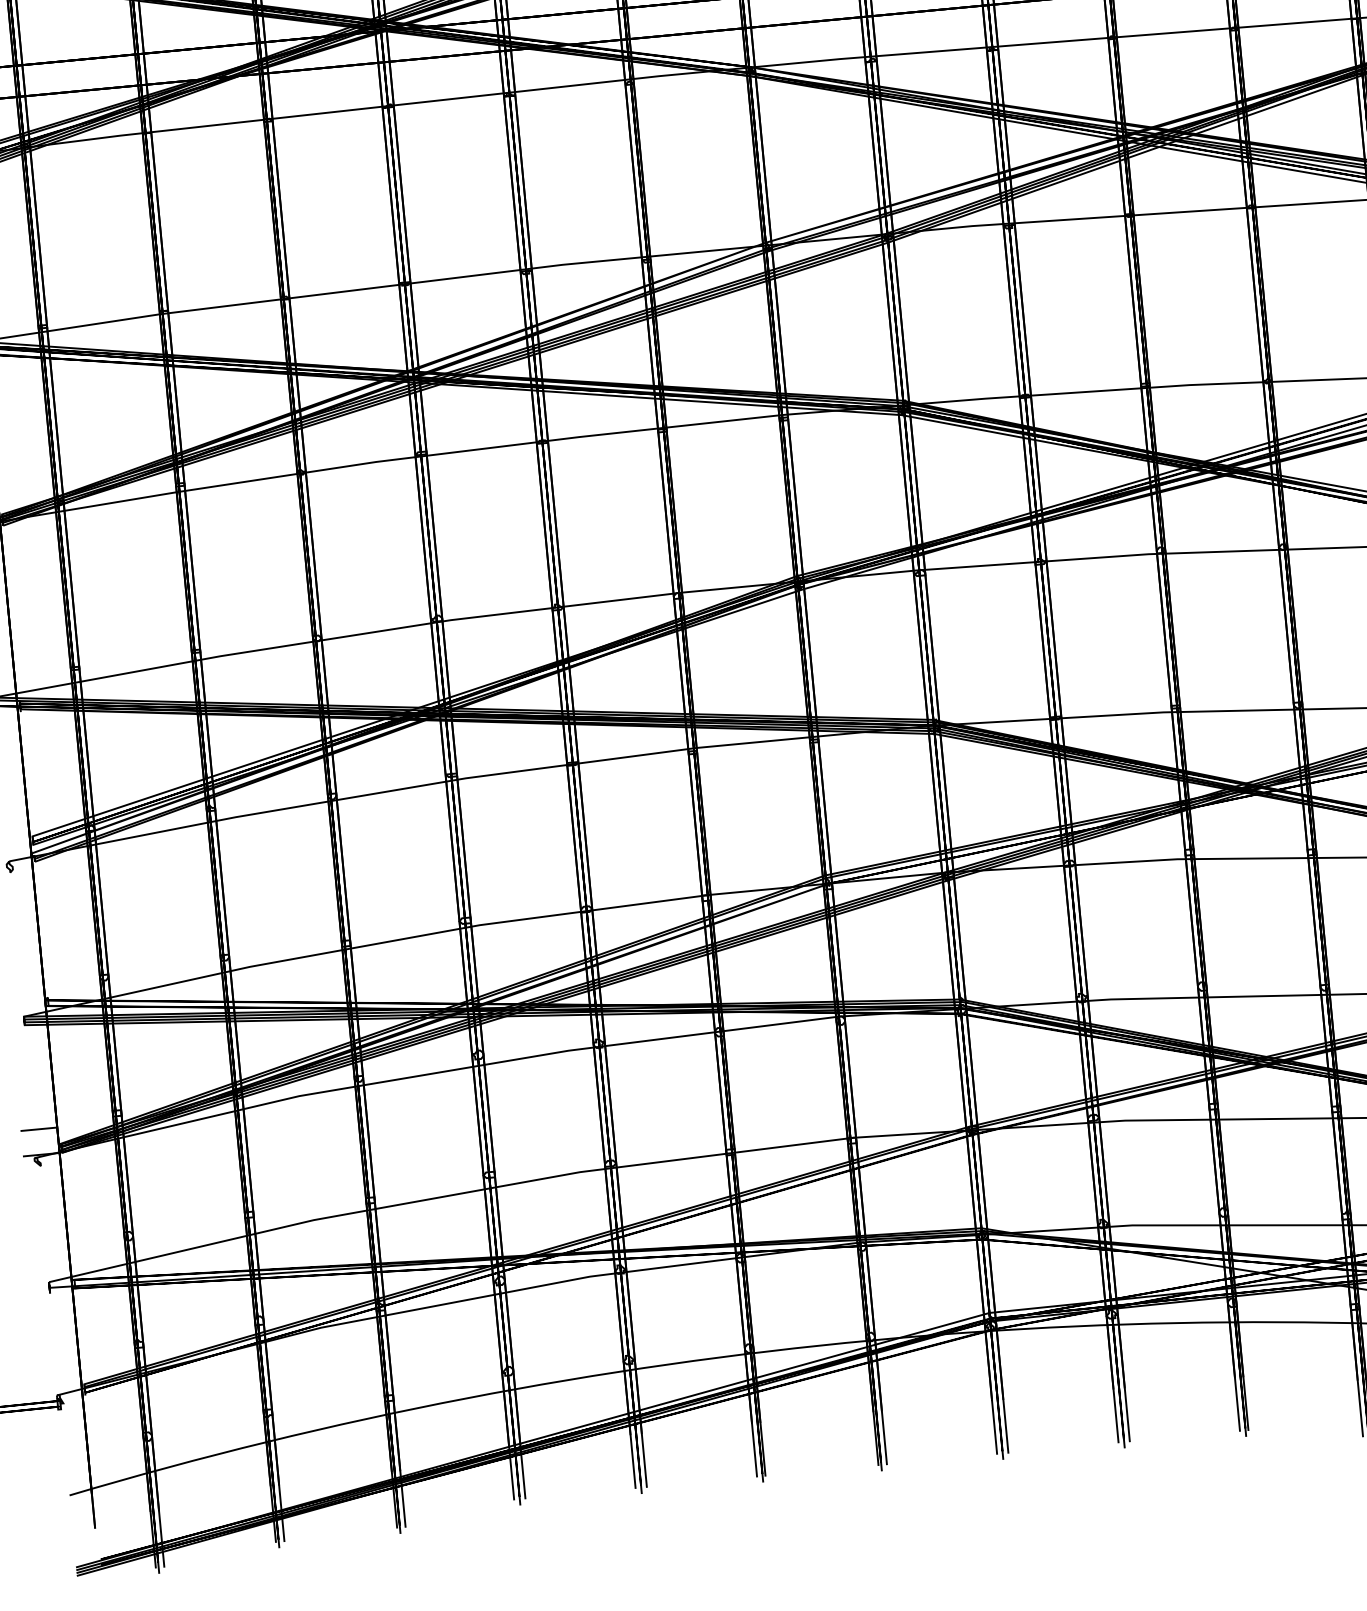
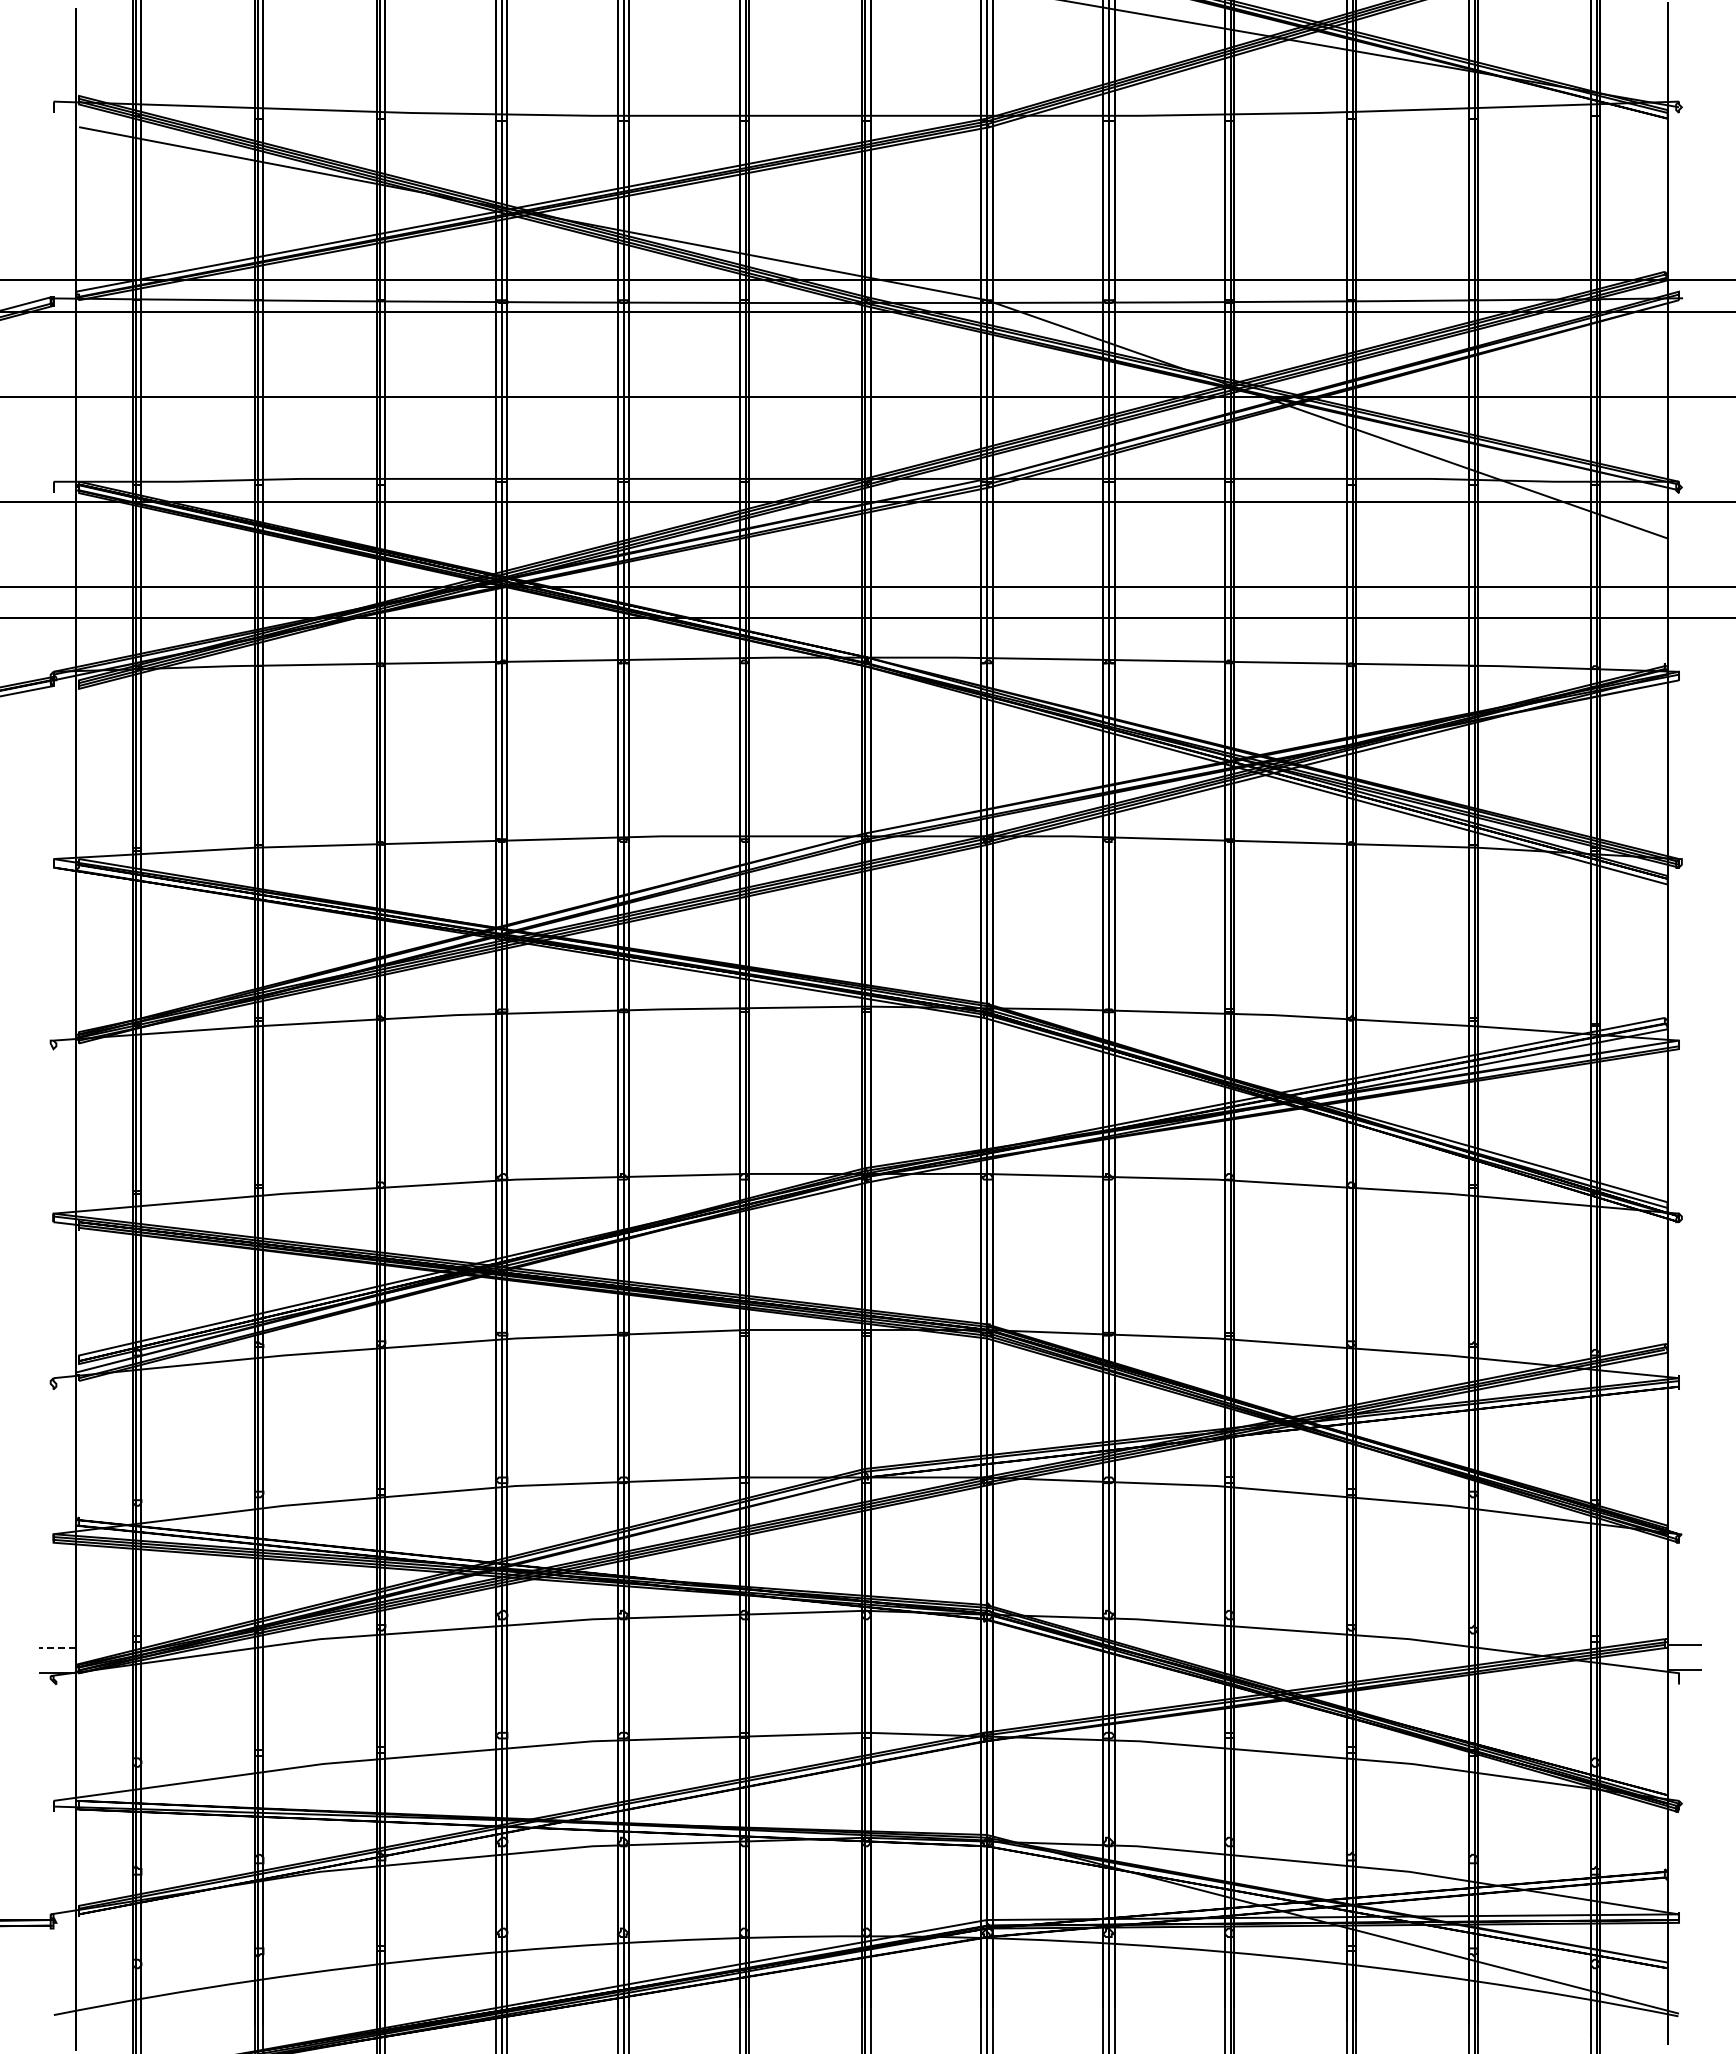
line: (38, 1129) -> (57, 1647), solid -> dashed

